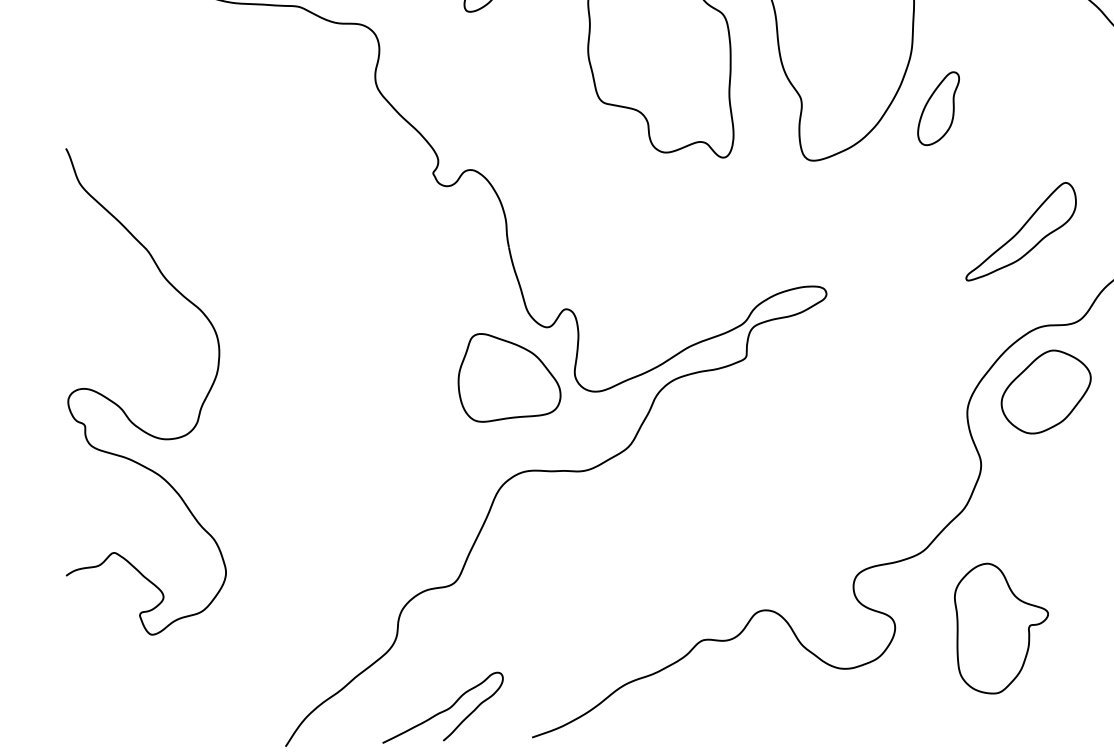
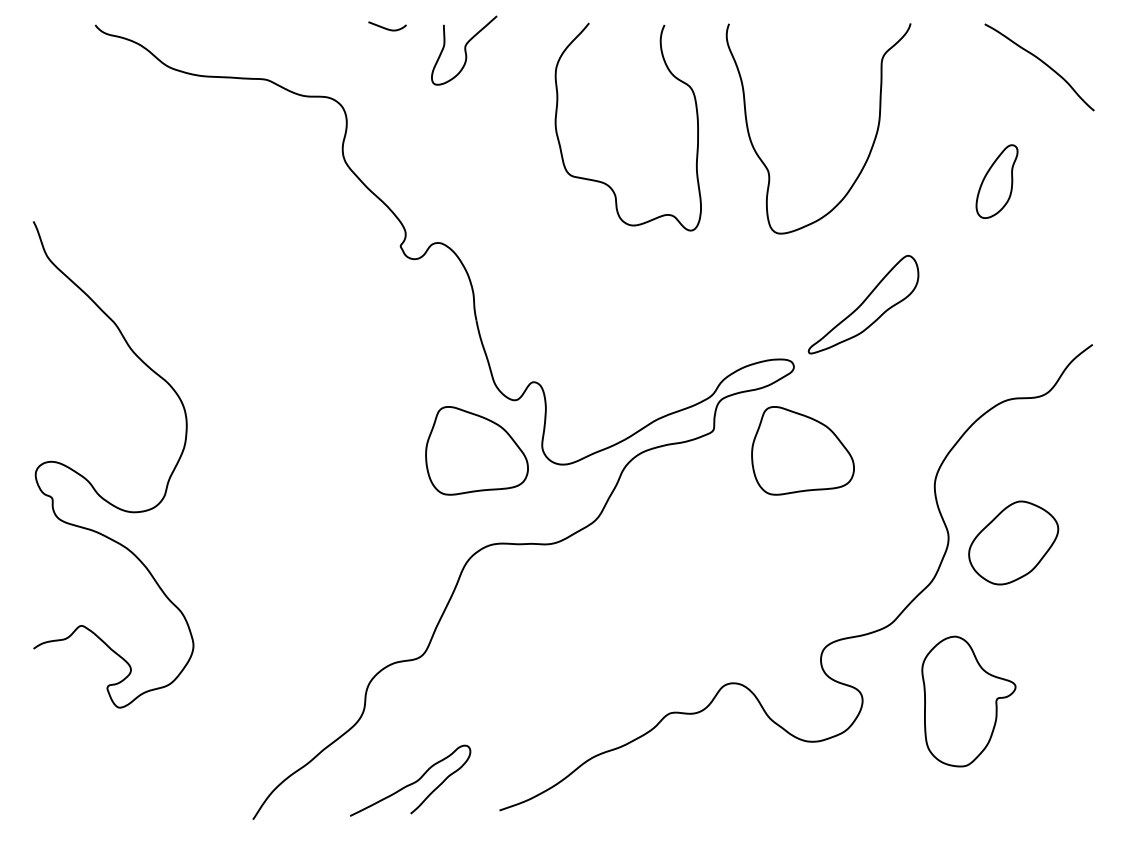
part: (938, 108) -> (996, 181), moved
part: (1021, 231) -> (863, 304), moved
part: (835, 377) -> (802, 450), added
part: (1046, 391) -> (1013, 542), moved

